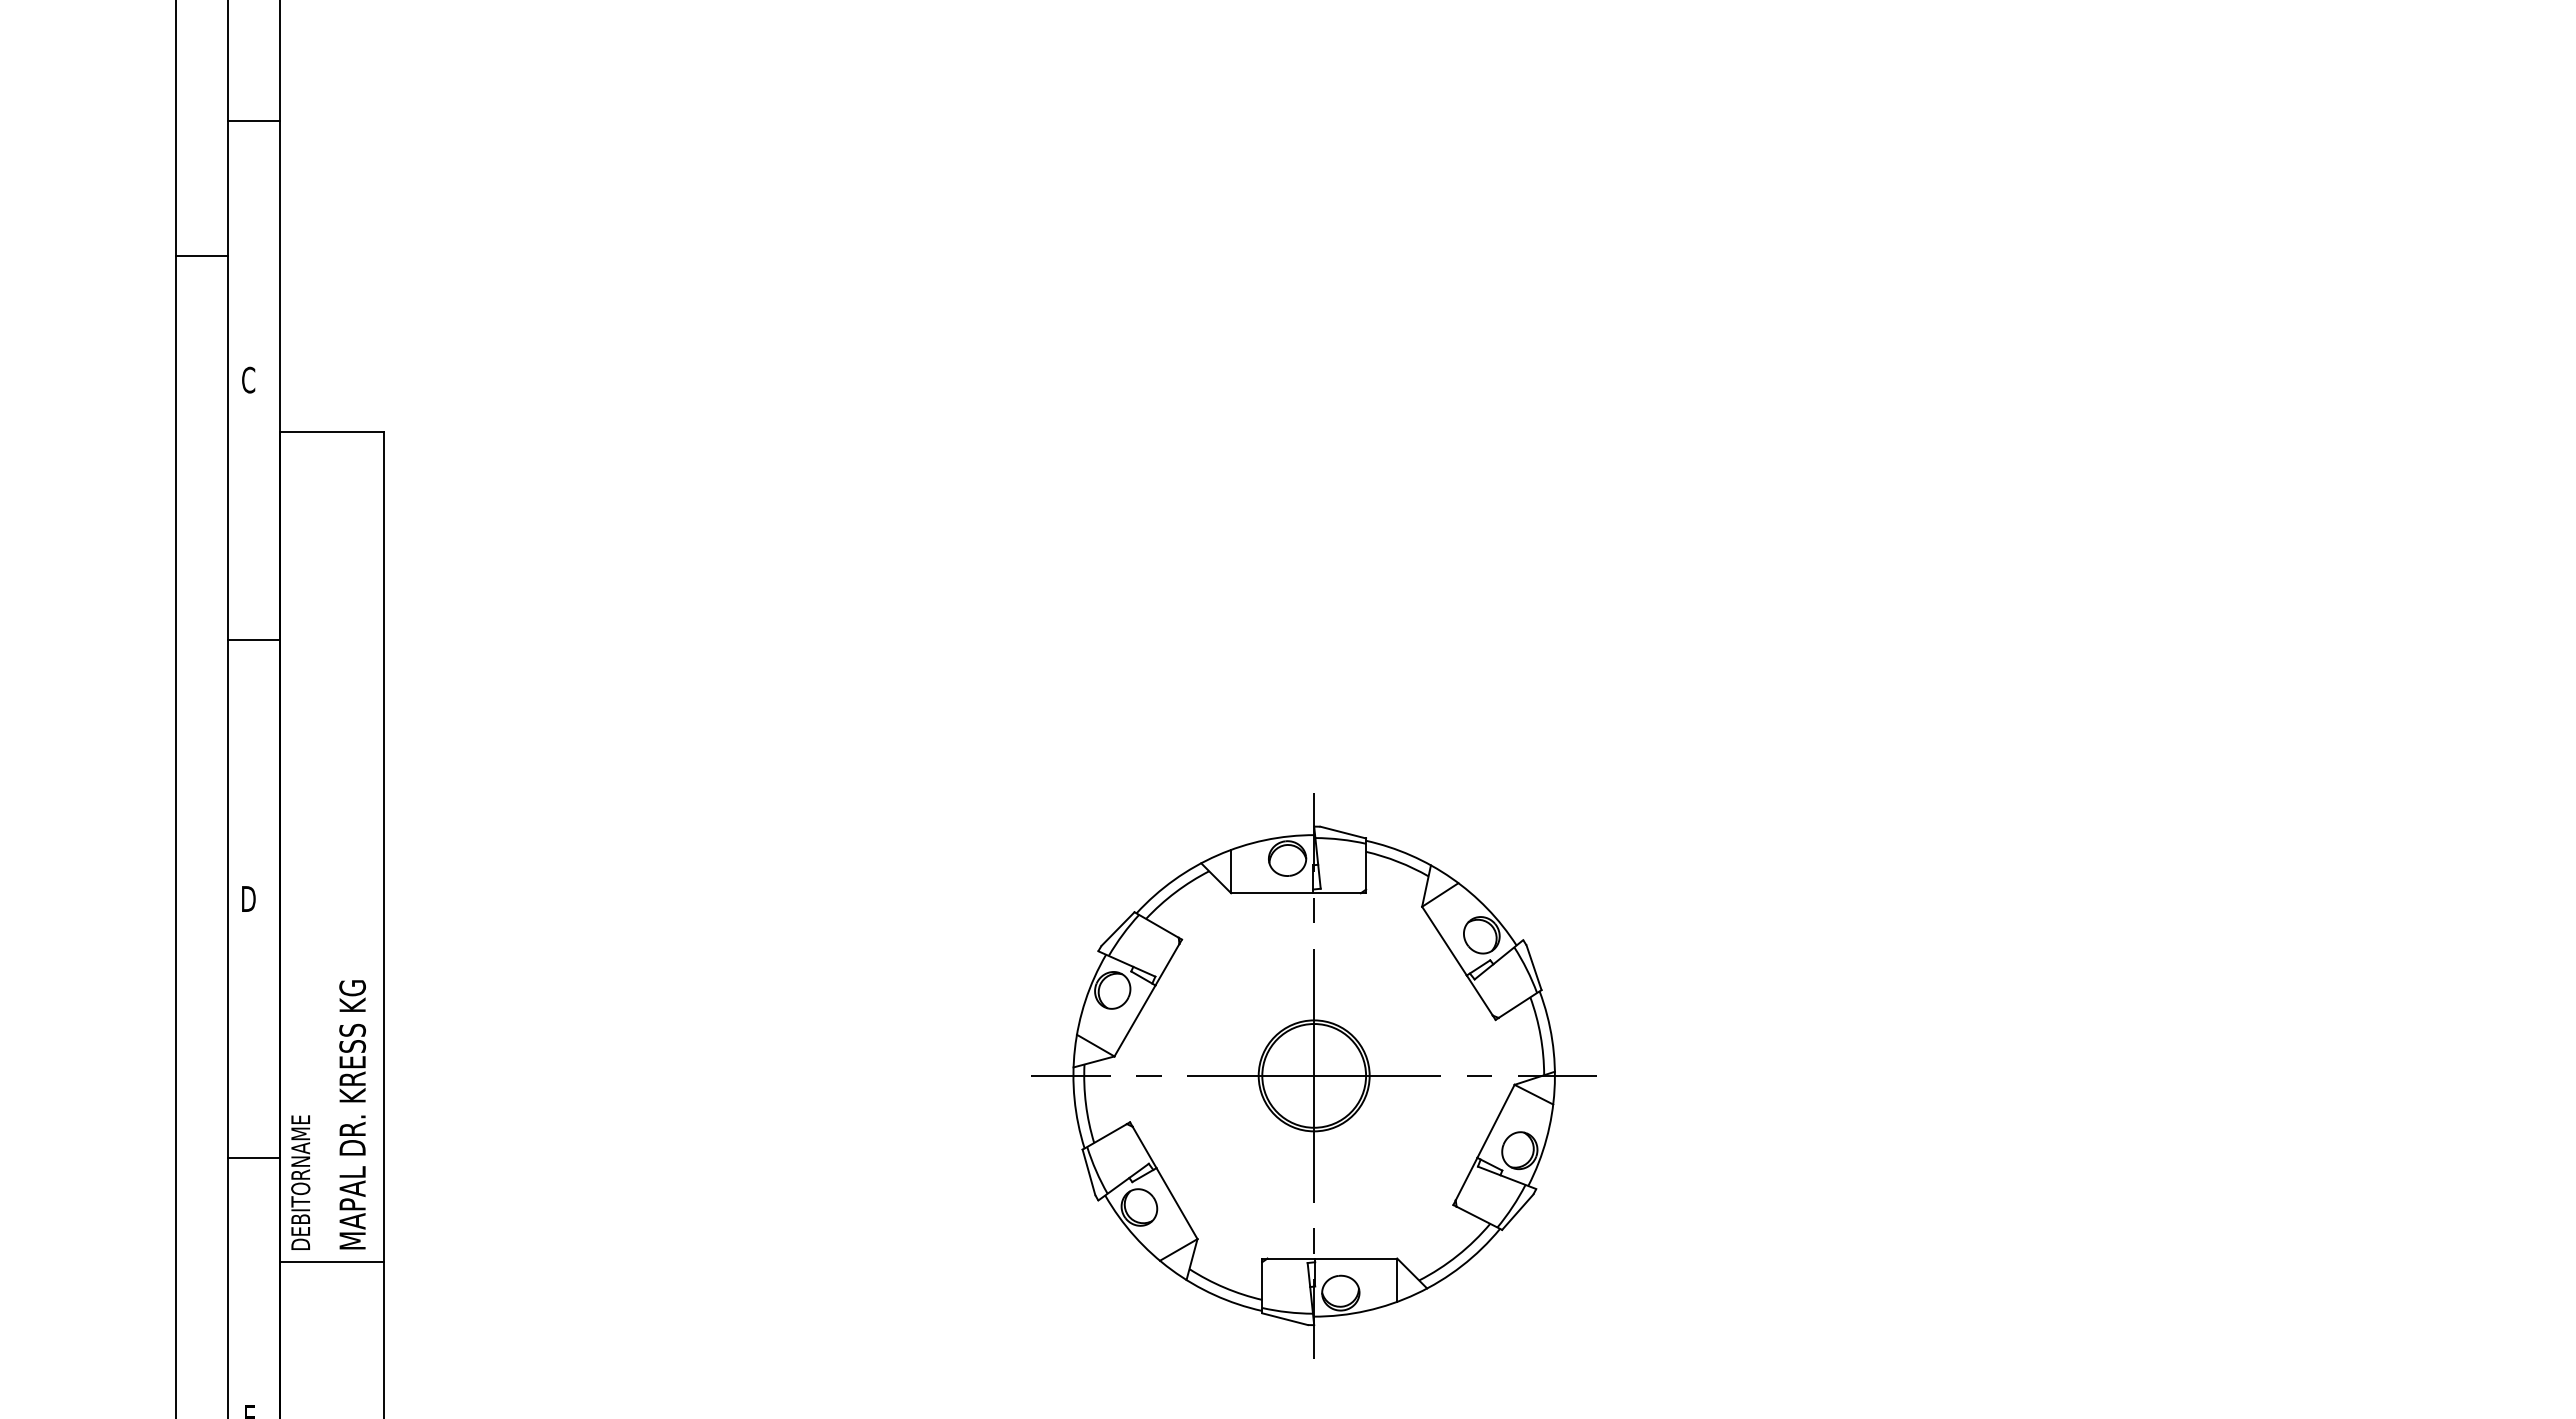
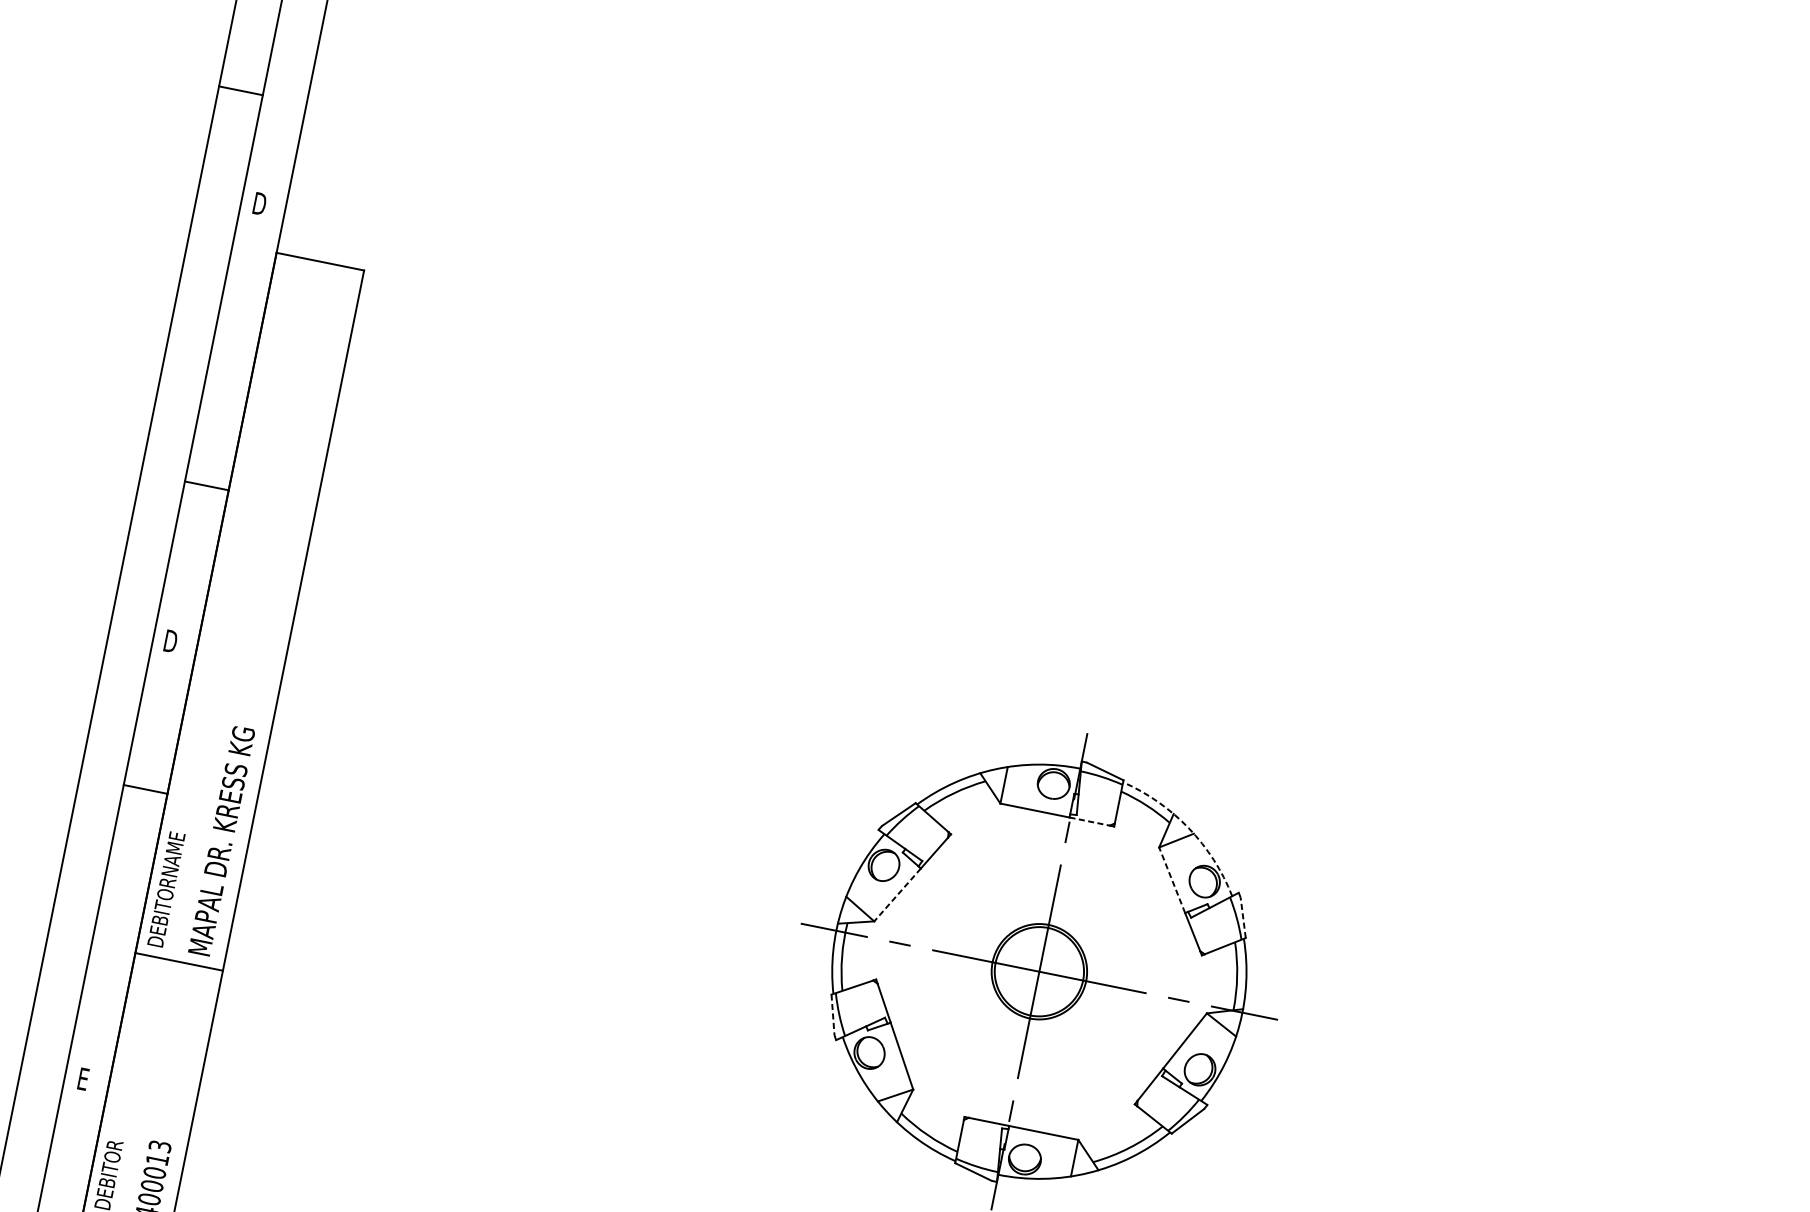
text: (249, 379) -> (259, 203), C -> D
line: (254, 639) -> (207, 485), moved
arc: (1451, 878) -> (1188, 828), solid -> dashed
line: (1337, 893) -> (1090, 821), solid -> dashed
line: (1444, 941) -> (1172, 880), solid -> dashed
line: (1534, 967) -> (1243, 917), solid -> dashed
line: (1135, 1020) -> (898, 894), solid -> dashed
line: (254, 1158) -> (146, 789), moved
line: (1088, 1172) -> (832, 1014), solid -> dashed

